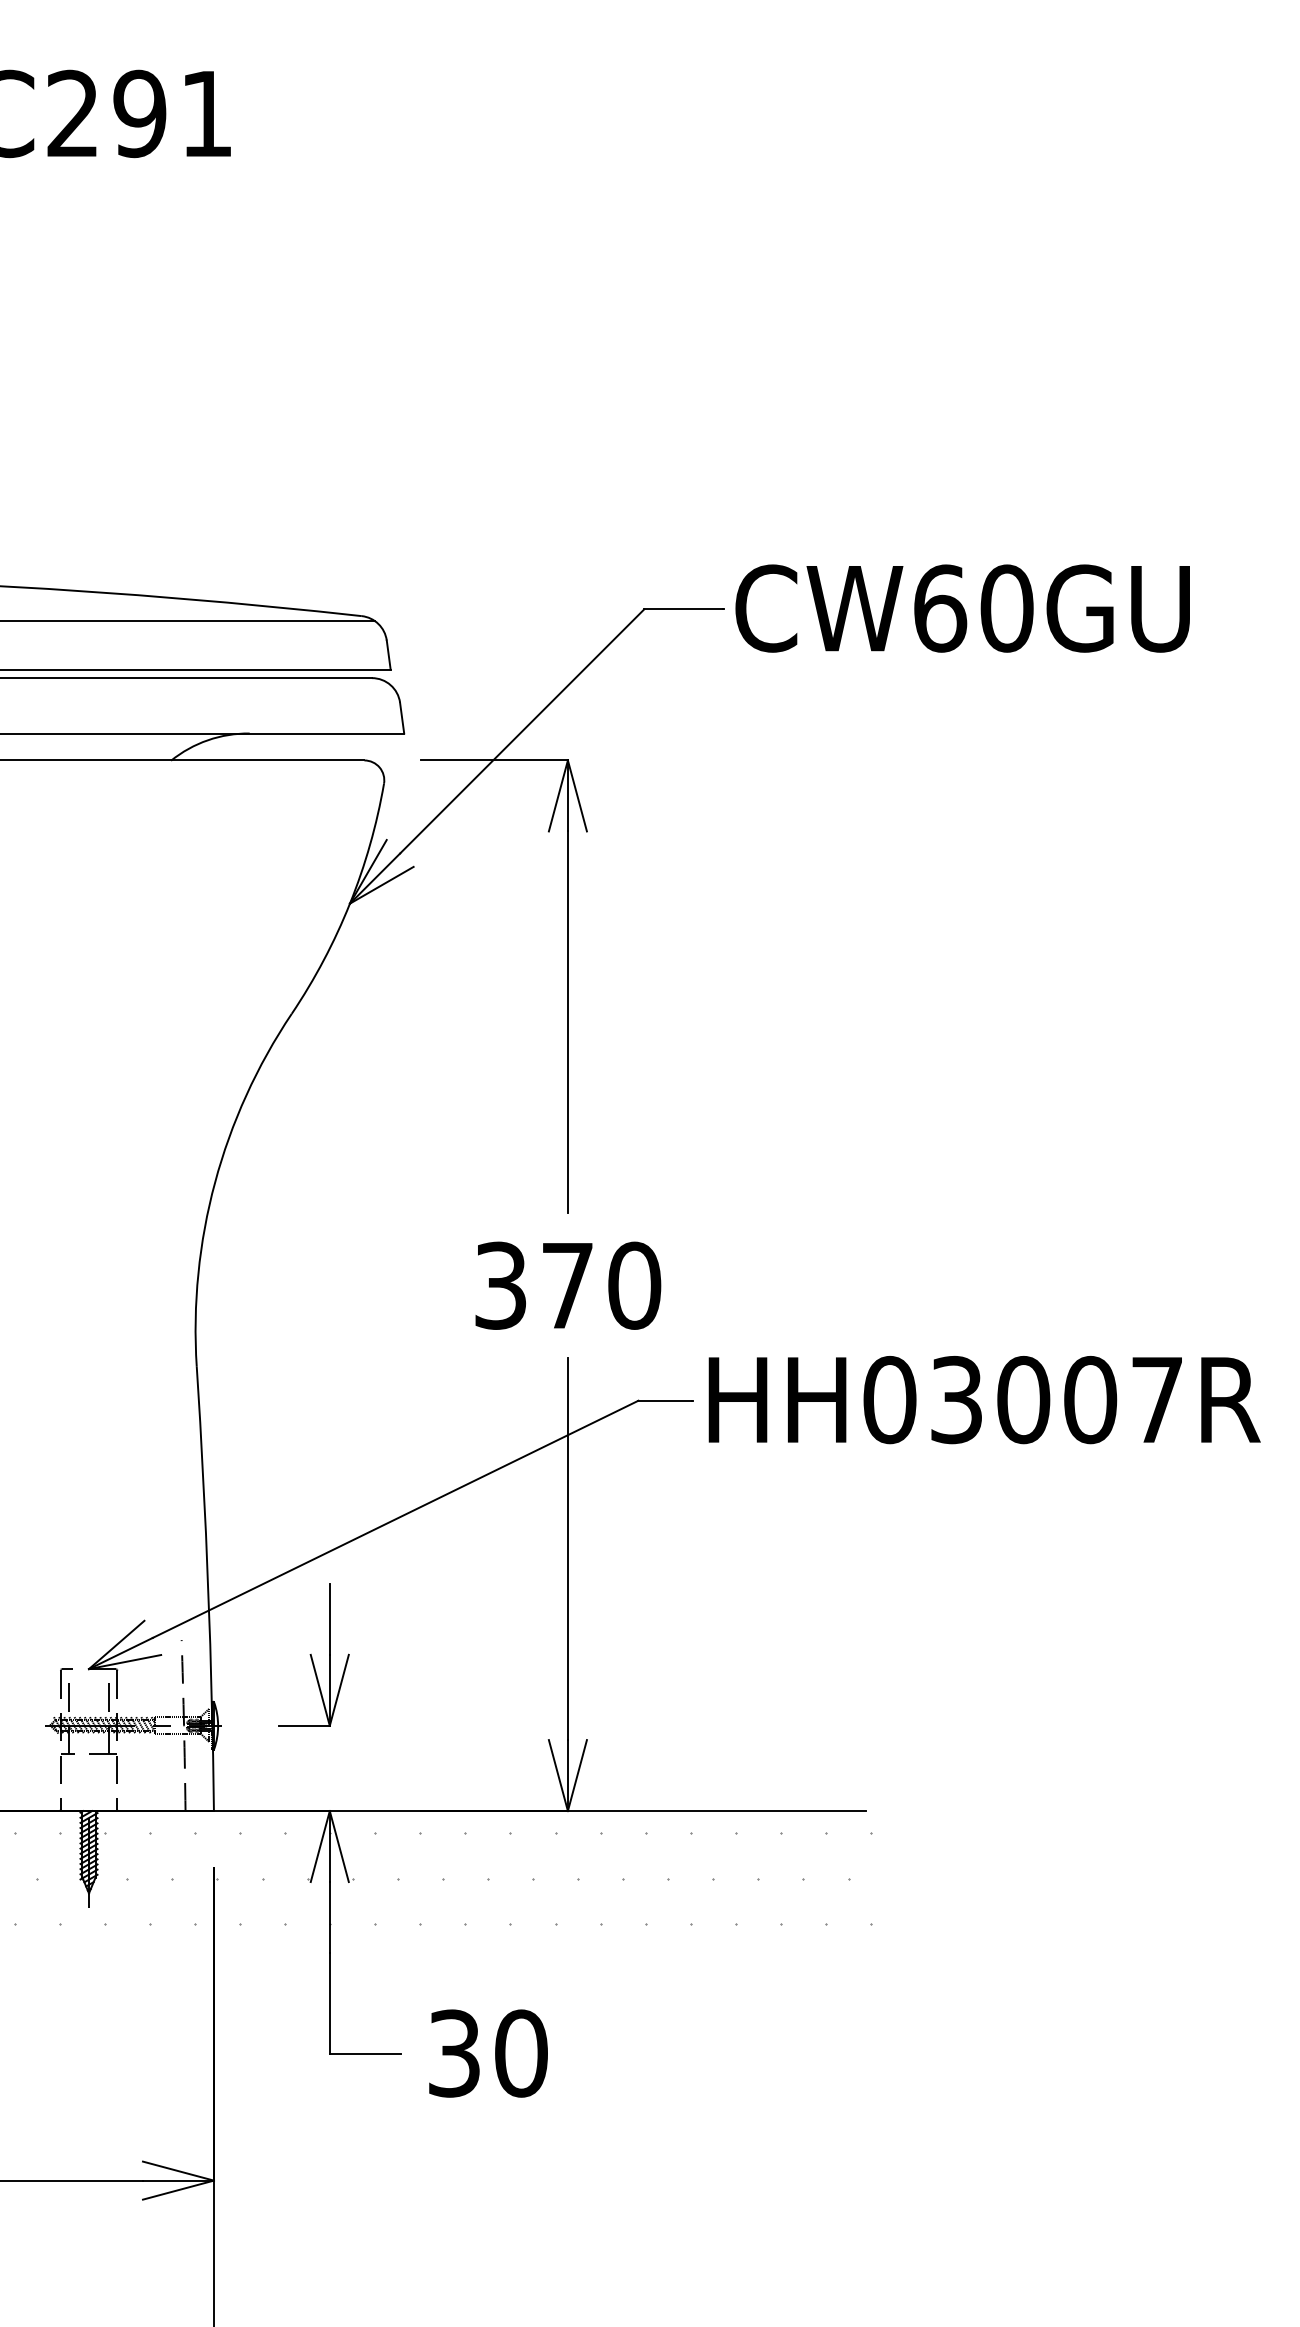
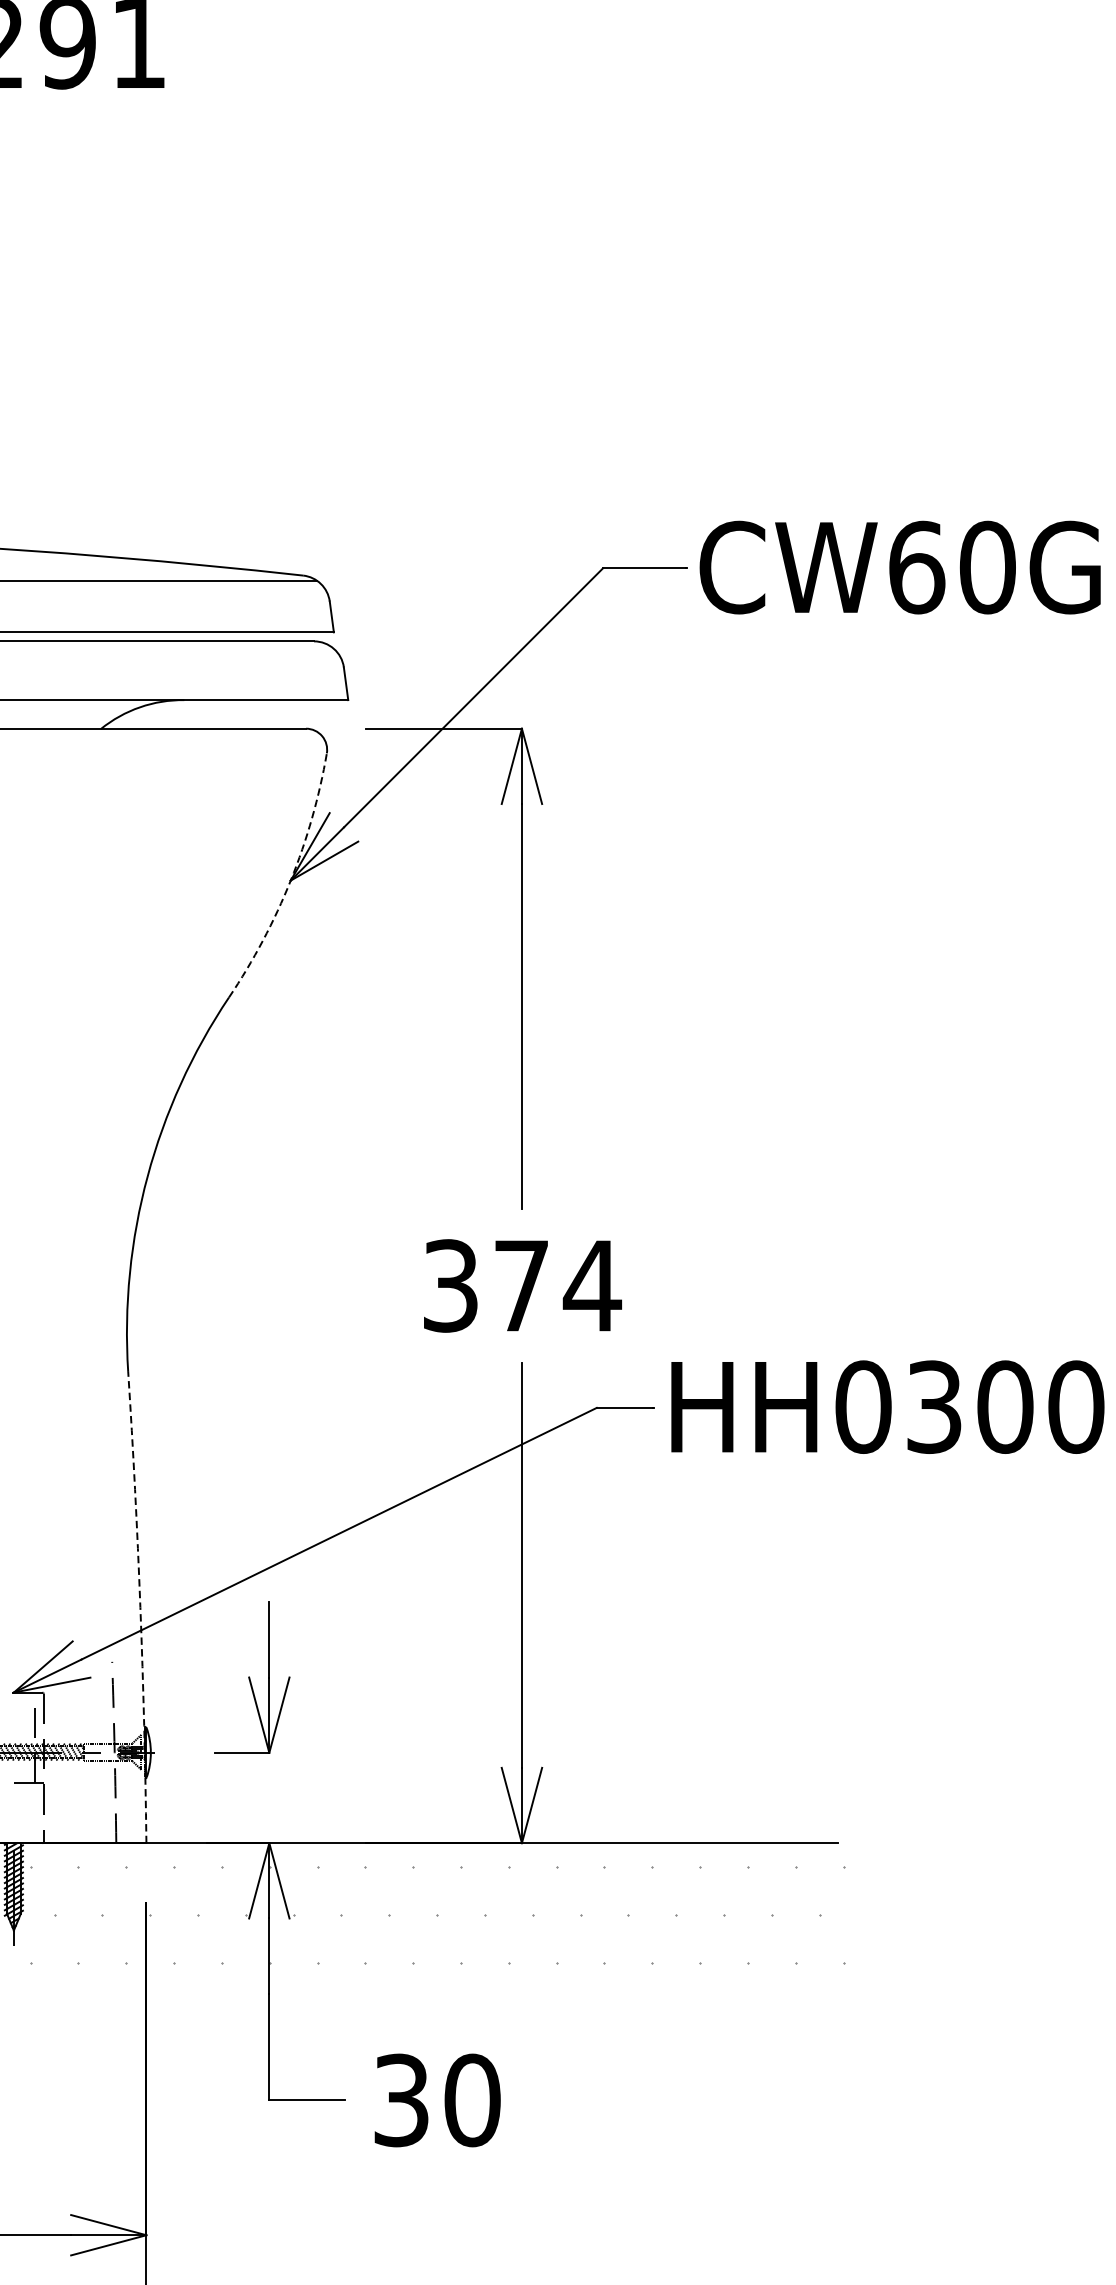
arc: (350, 903) -> (291, 880), solid -> dashed
text: (634, 1285) -> (592, 1285), 370 -> 374
arc: (208, 1588) -> (140, 1607), solid -> dashed

